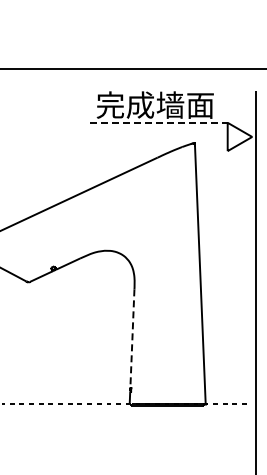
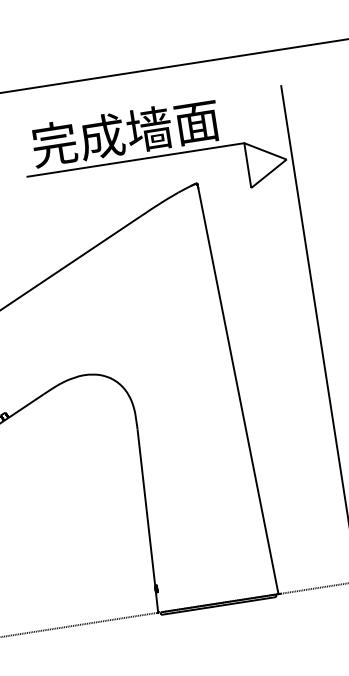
line: (159, 122) -> (136, 159), dashed -> solid
line: (132, 338) -> (146, 507), dashed -> solid

